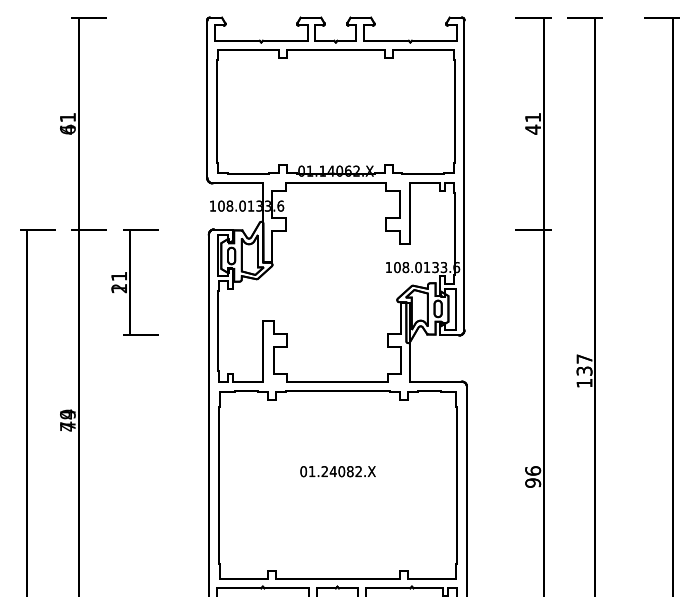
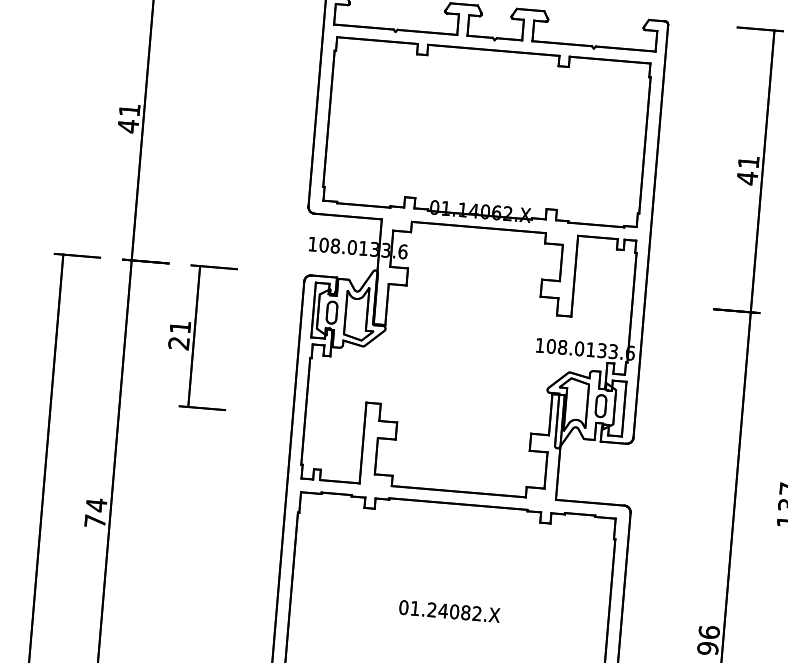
text: (67, 129) -> (127, 125), 61 -> 41
text: (118, 288) -> (177, 343), 11 -> 21
text: (67, 420) -> (95, 513), 49 -> 74

